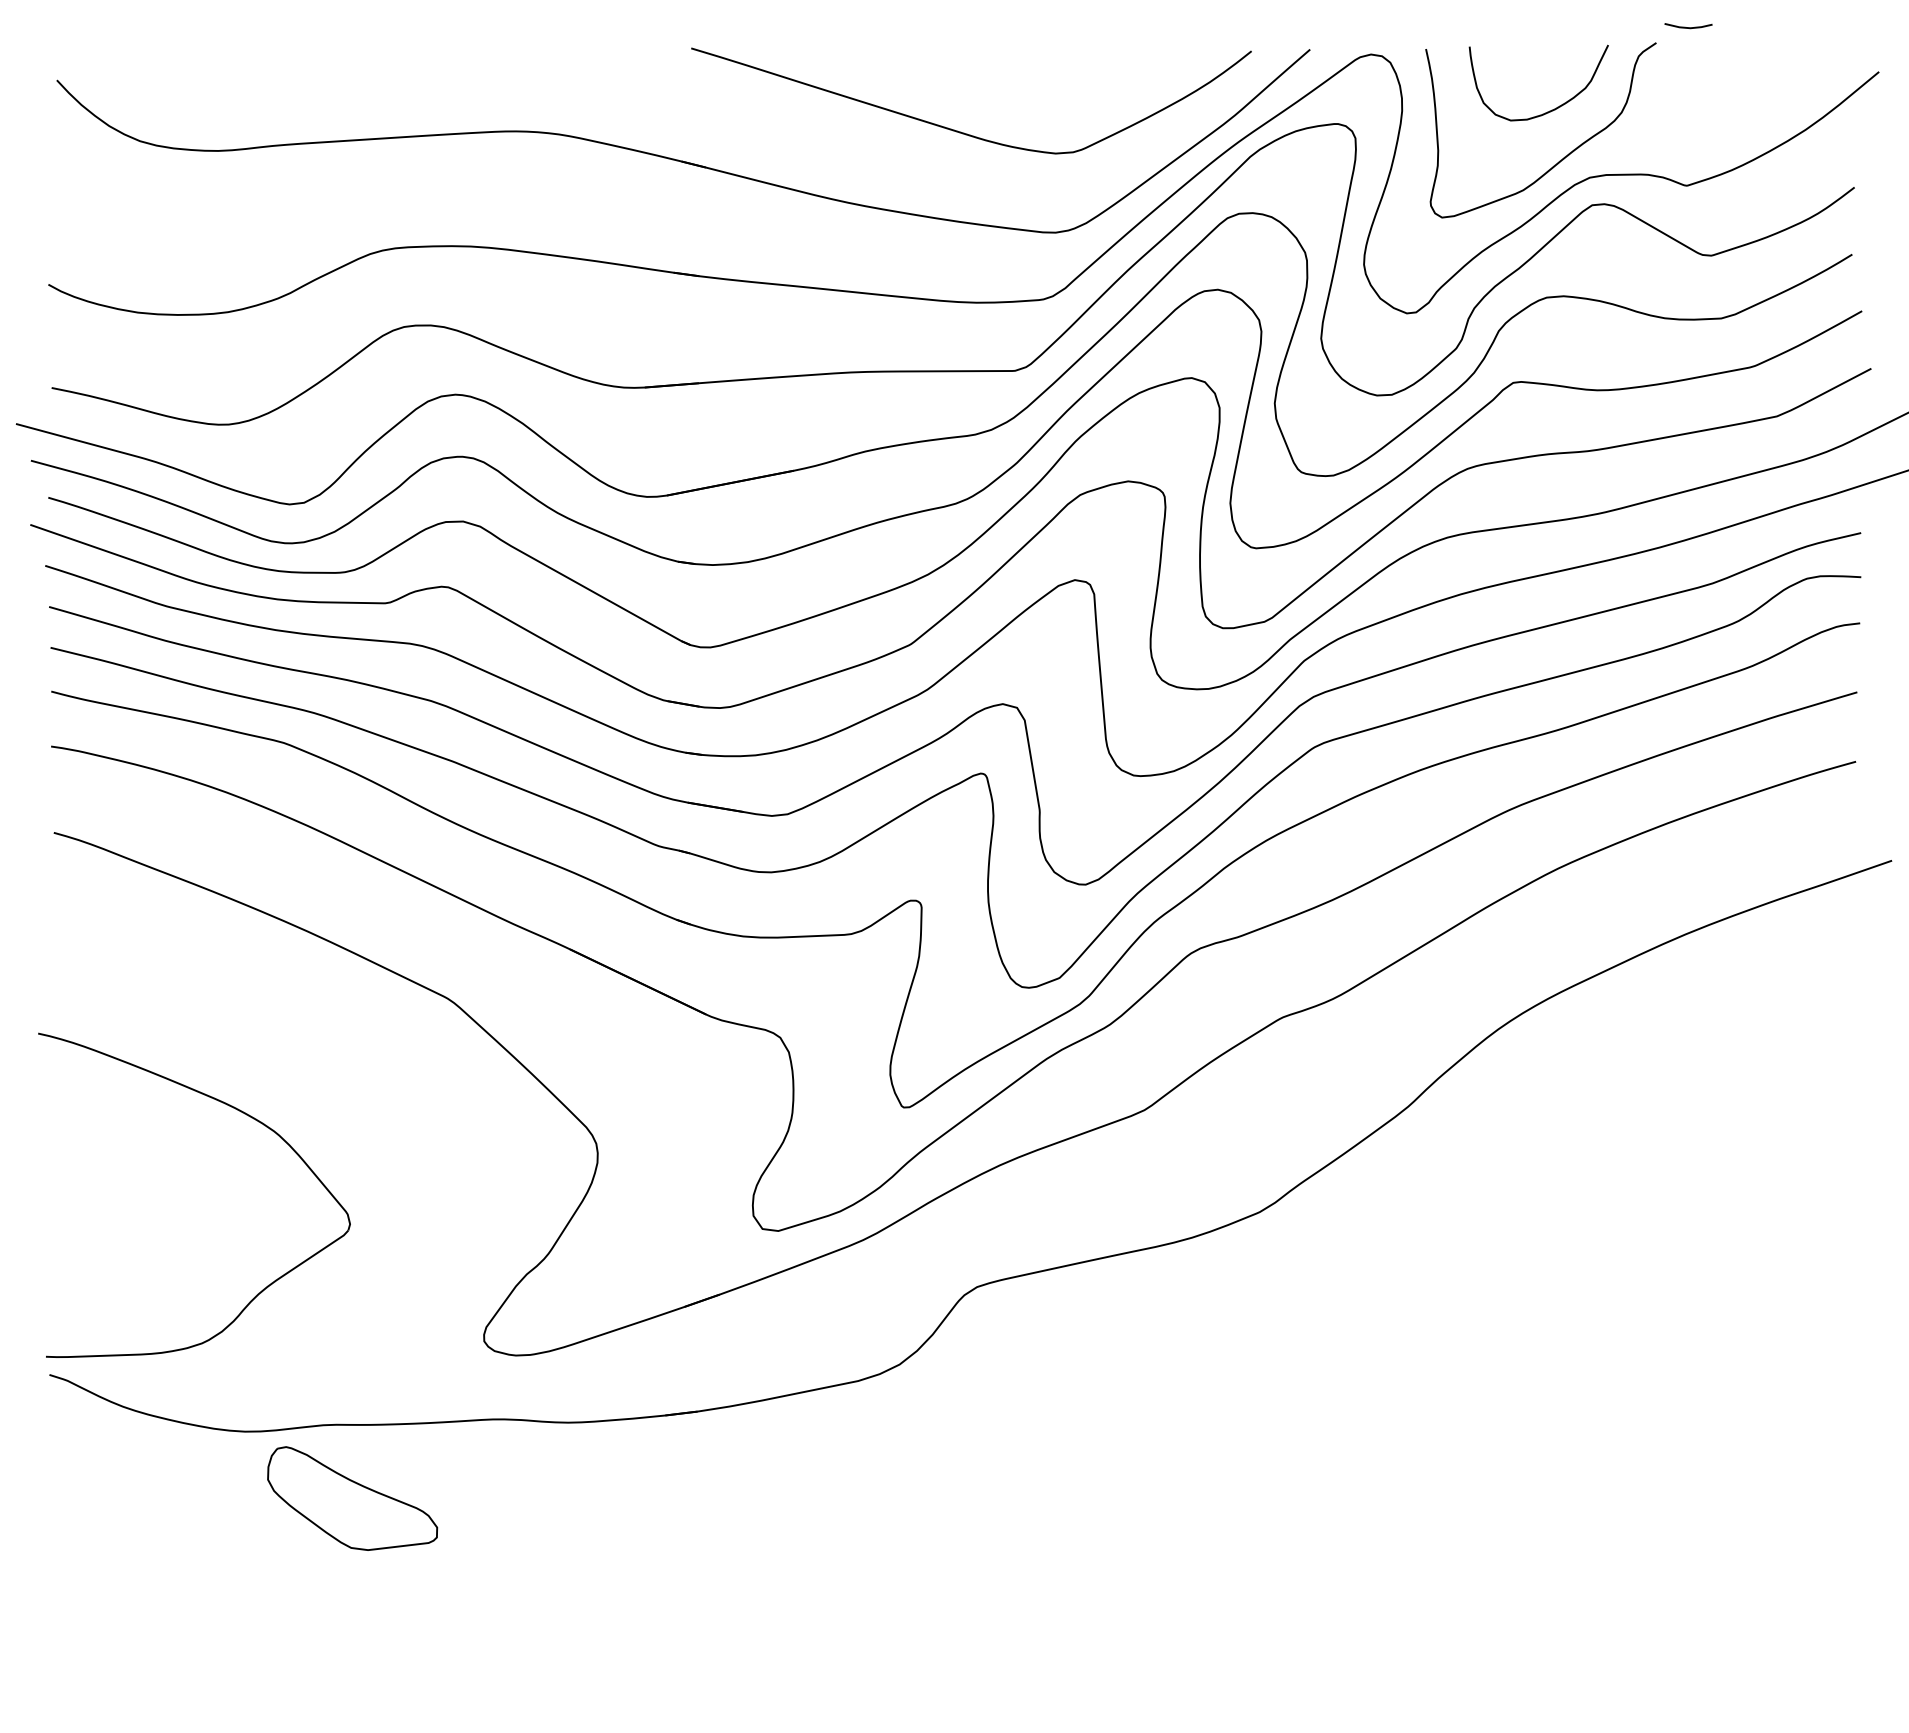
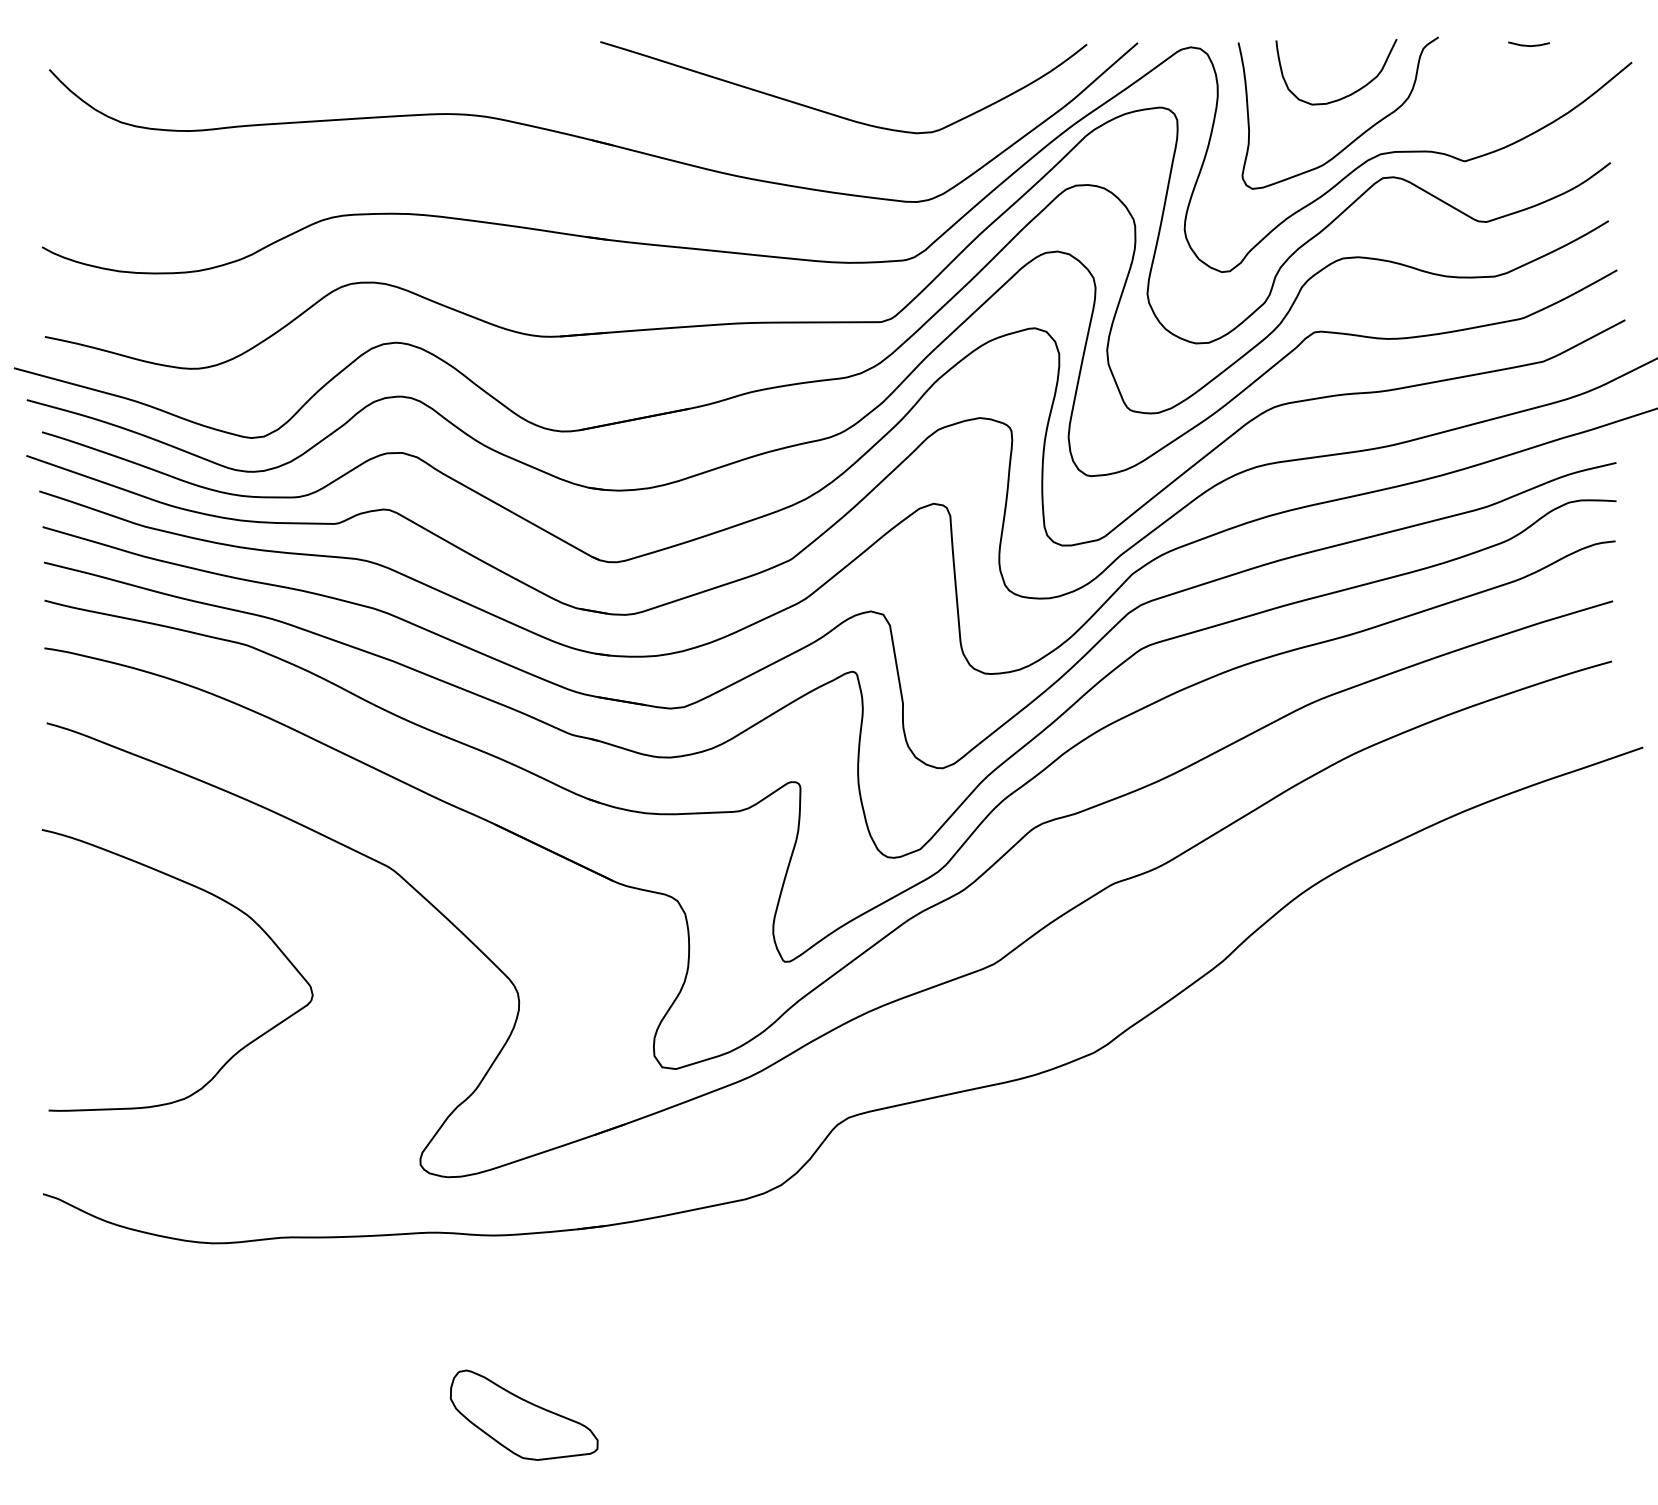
line: (1688, 27) -> (1529, 45), moved
part: (242, 1113) -> (219, 899), moved
part: (352, 1498) -> (524, 1415), moved

